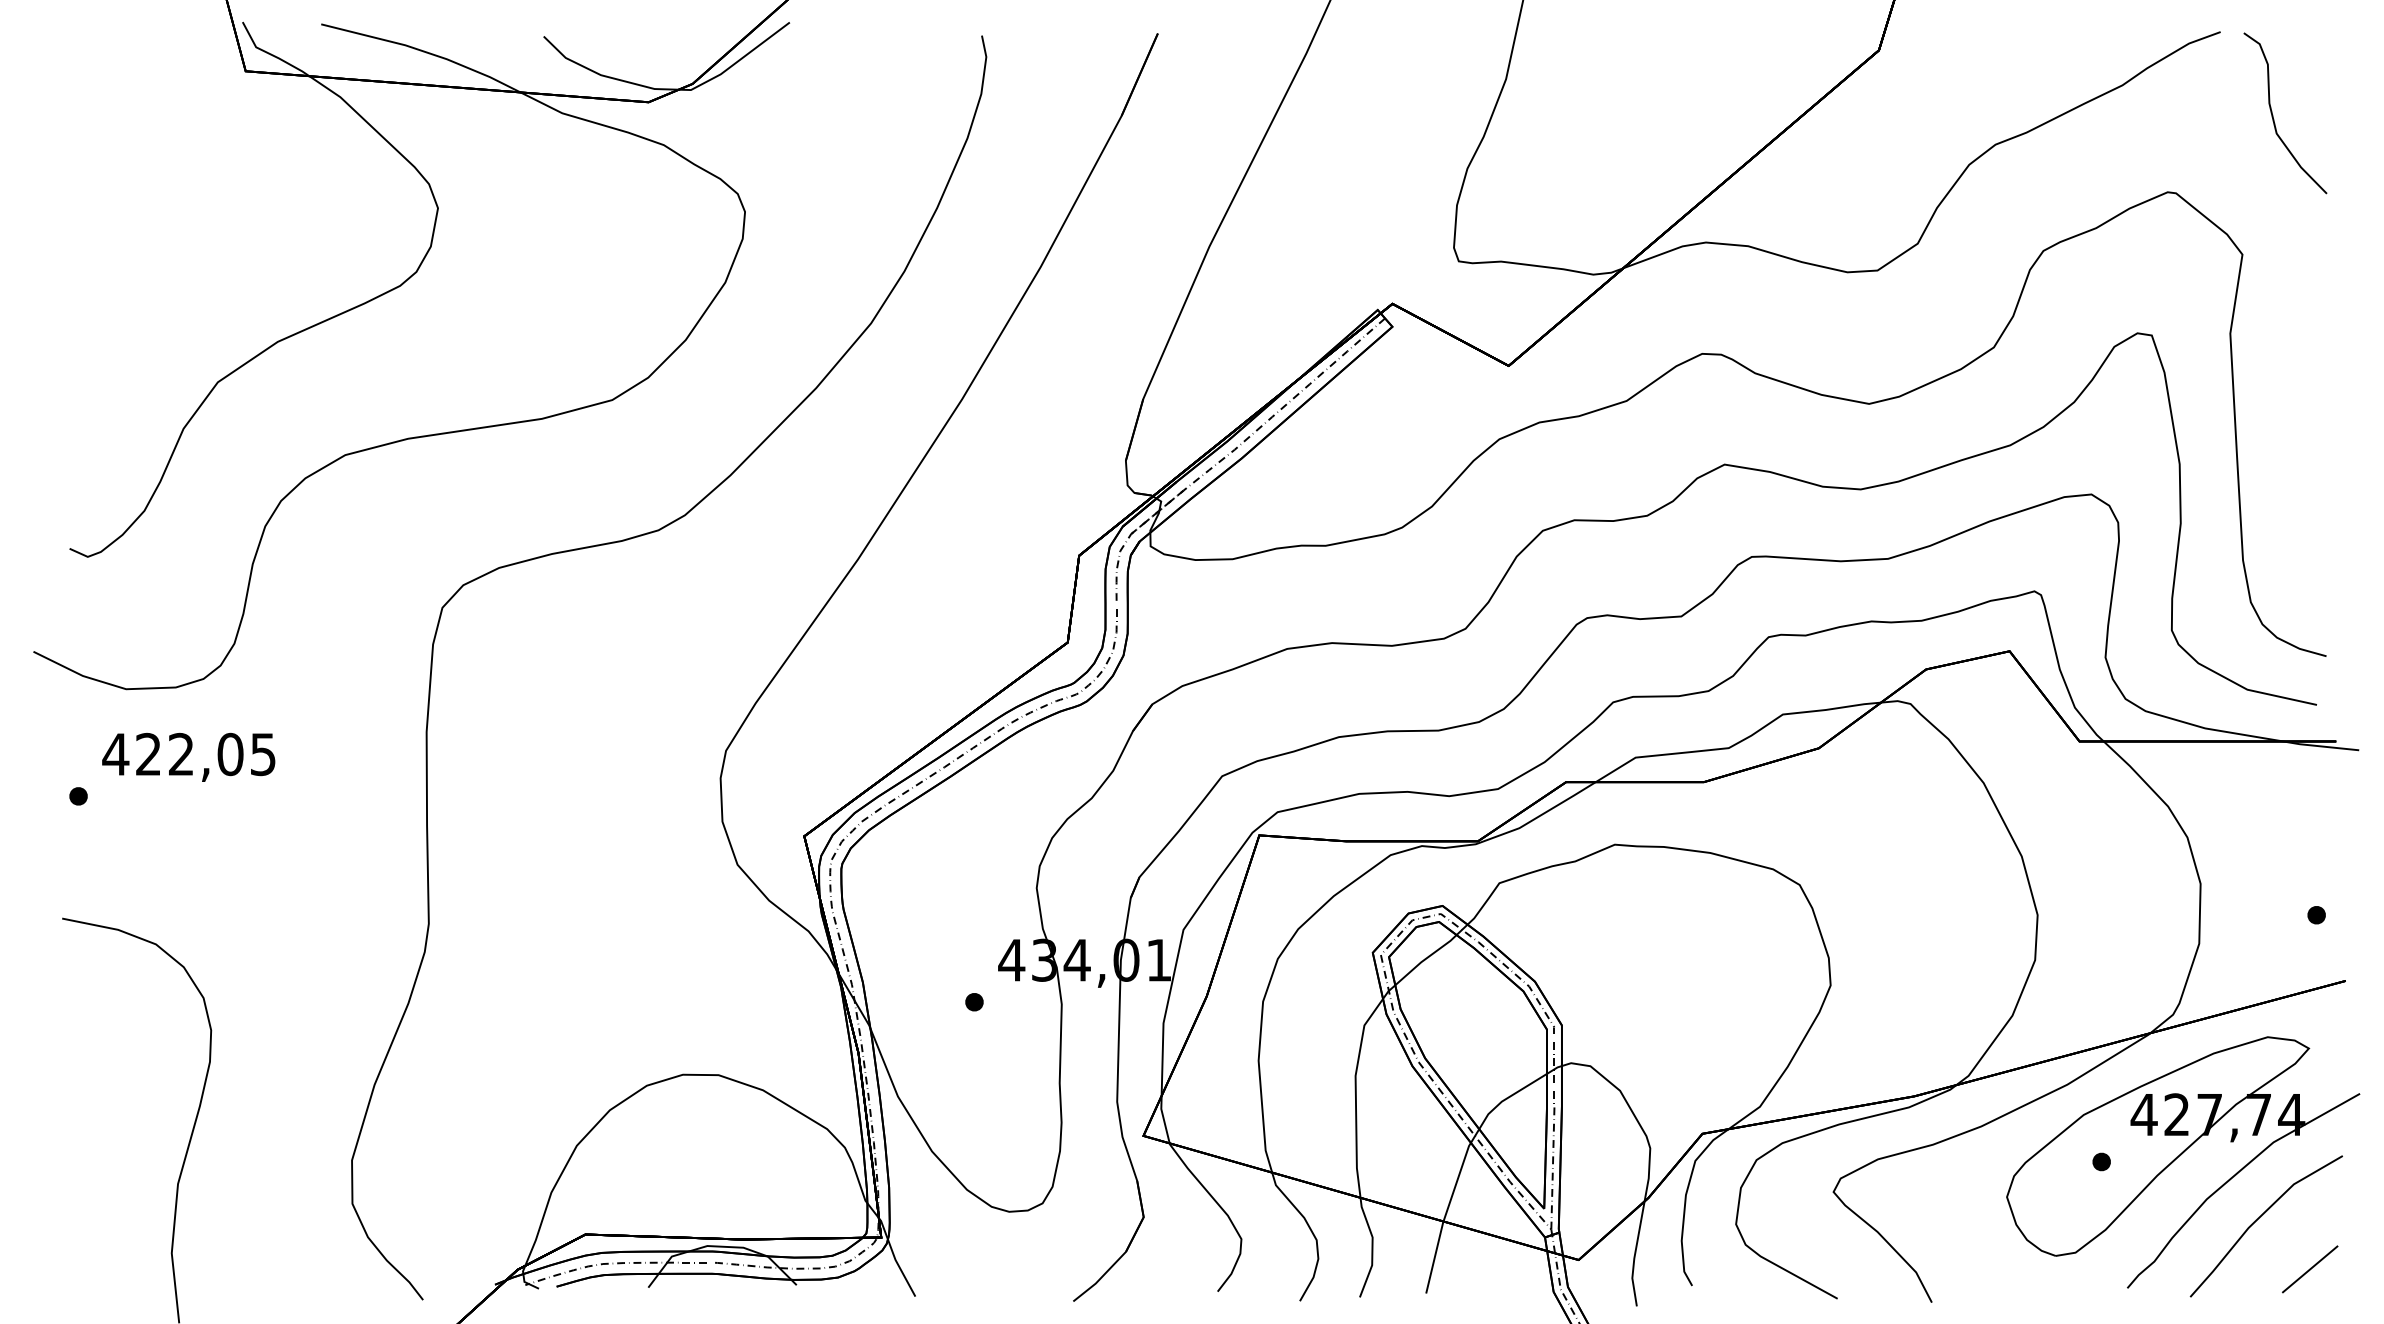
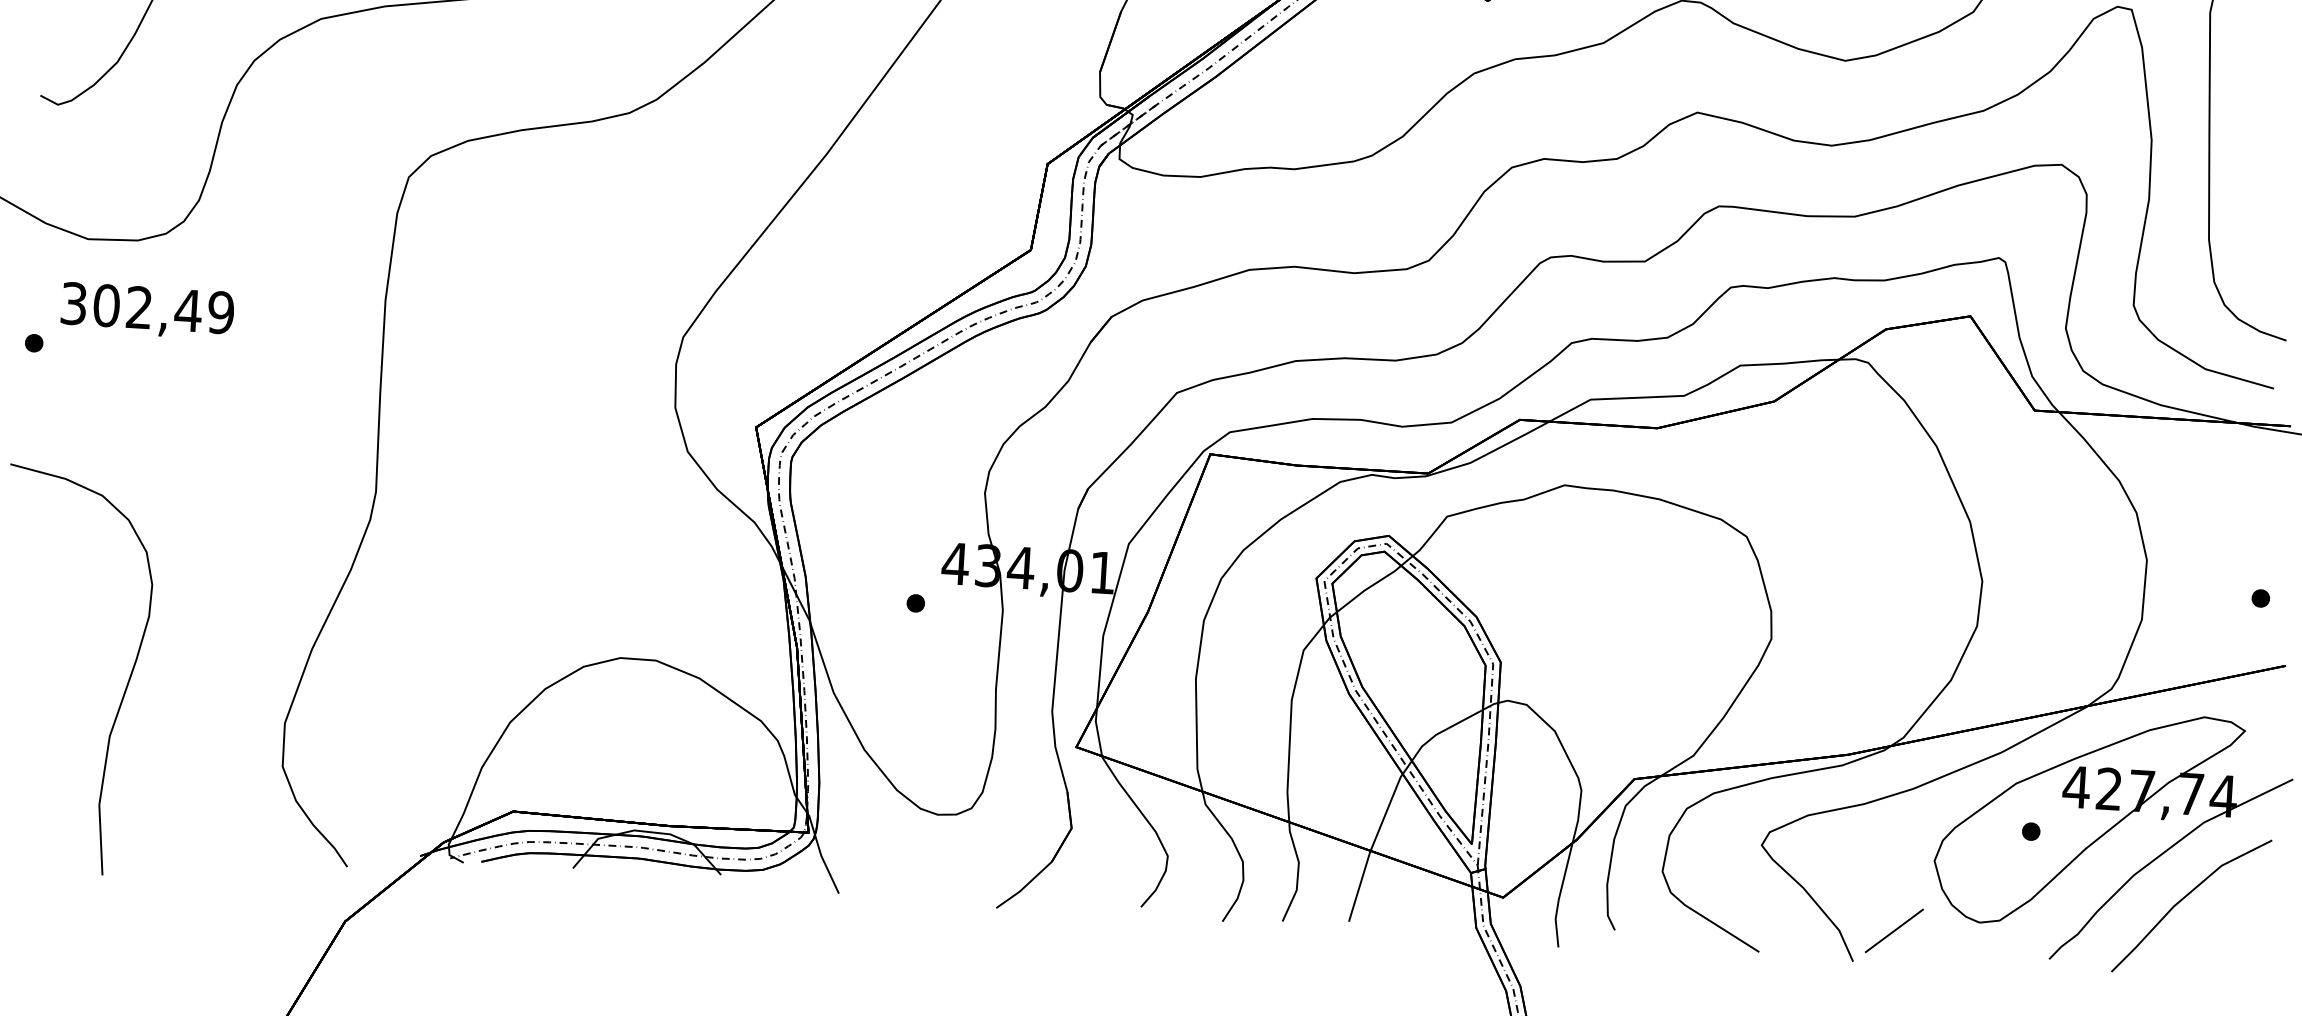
text: (189, 754) -> (147, 308), 422,05 -> 302,49
line: (2310, 1269) -> (1894, 931), moved

